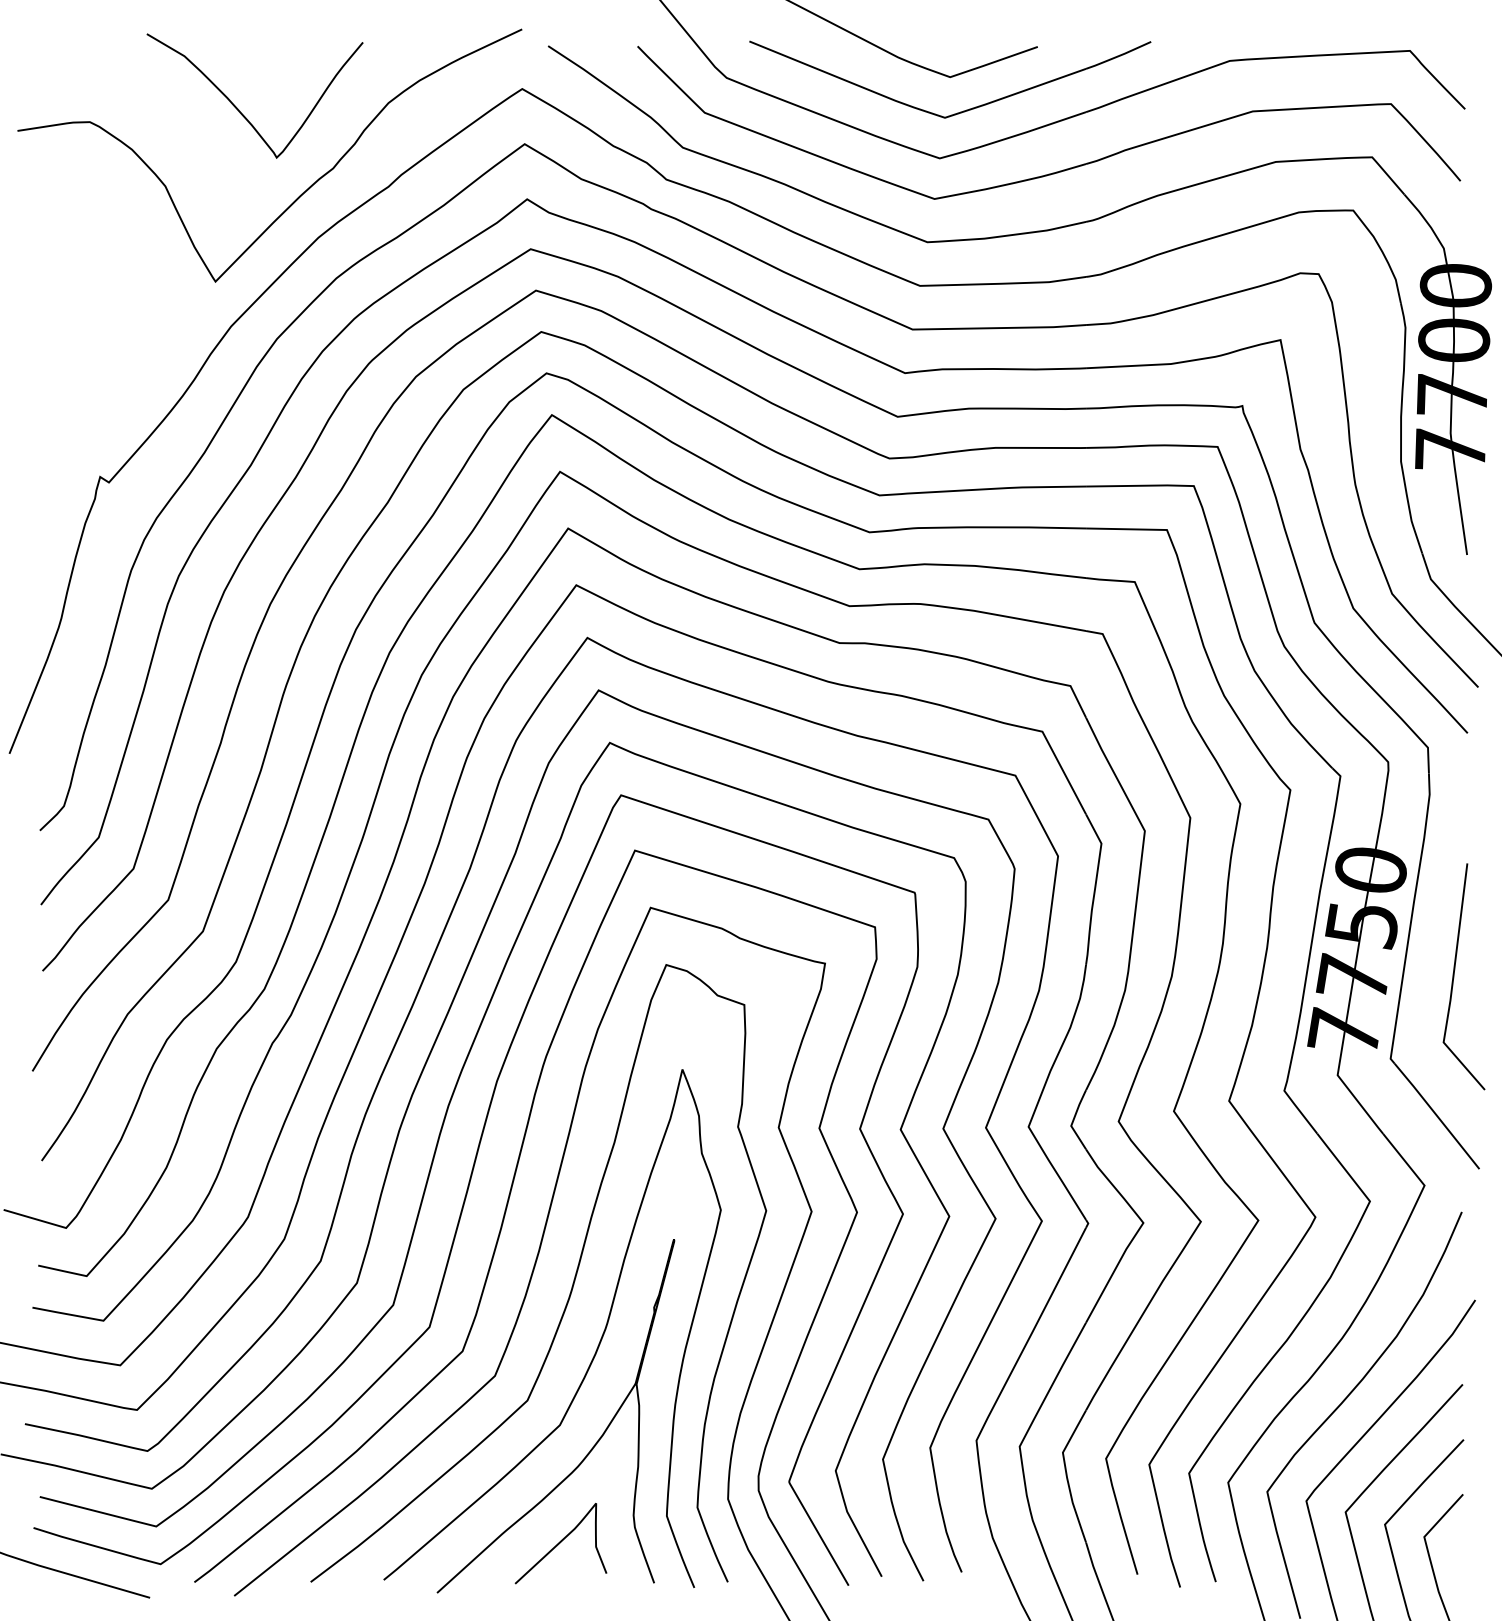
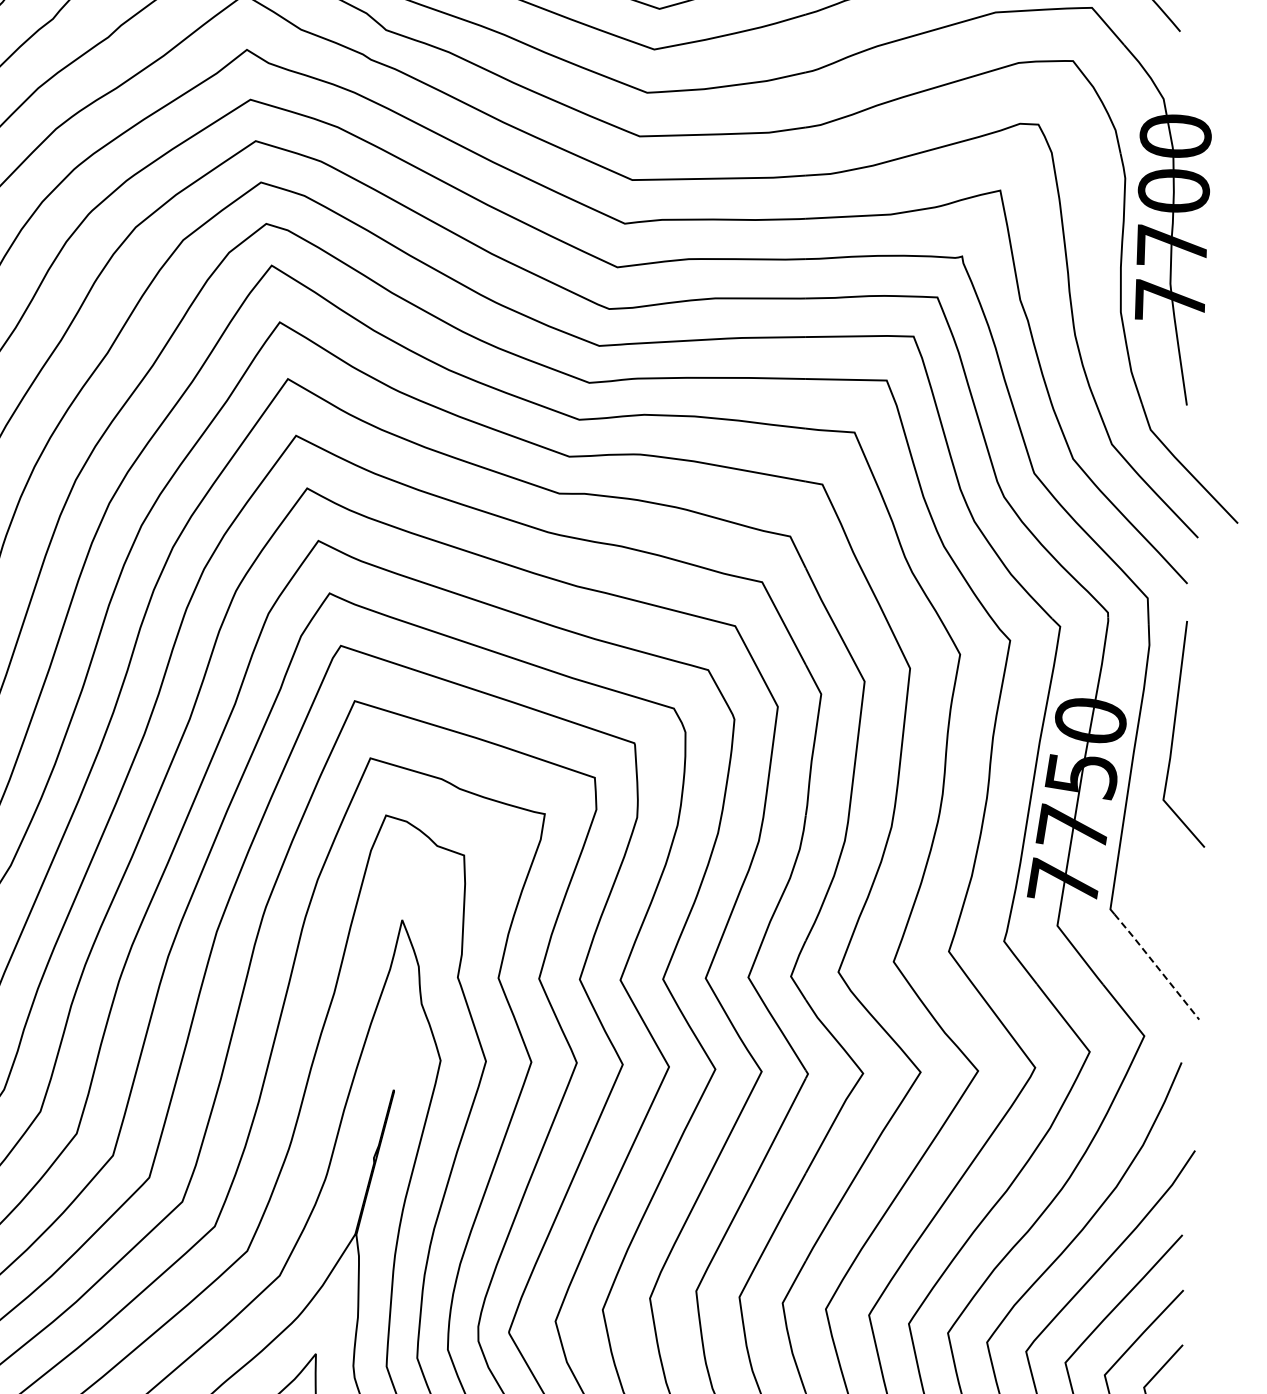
line: (1454, 976) -> (1174, 734), moved
line: (1437, 1116) -> (1157, 967), solid -> dashed

